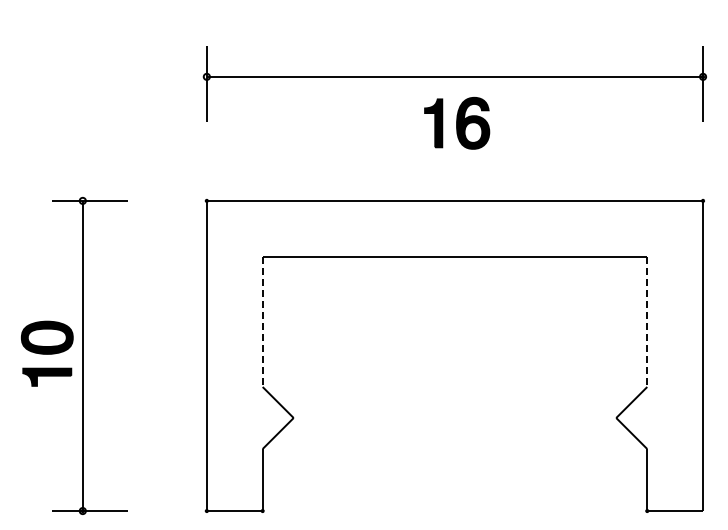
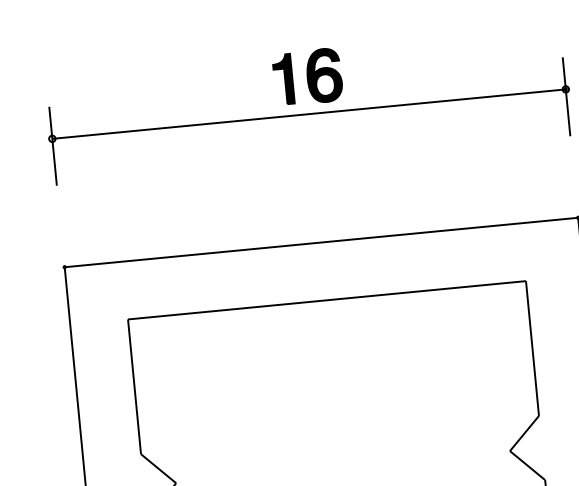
part: (457, 122) -> (308, 76), moved
line: (262, 322) -> (134, 387), dashed -> solid
line: (647, 322) -> (532, 349), dashed -> solid

